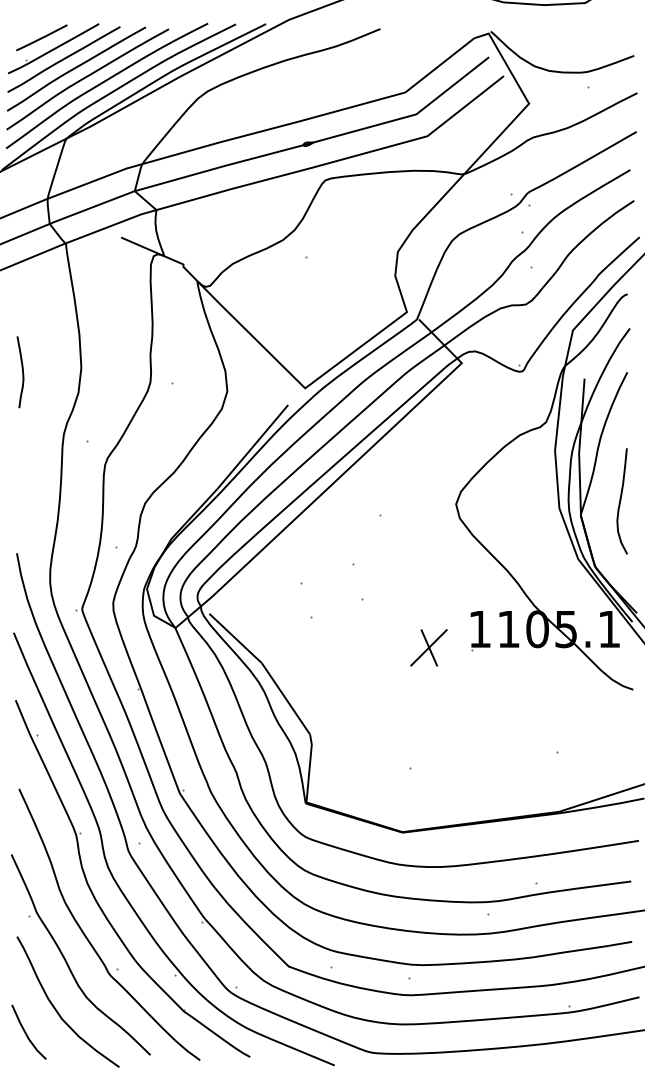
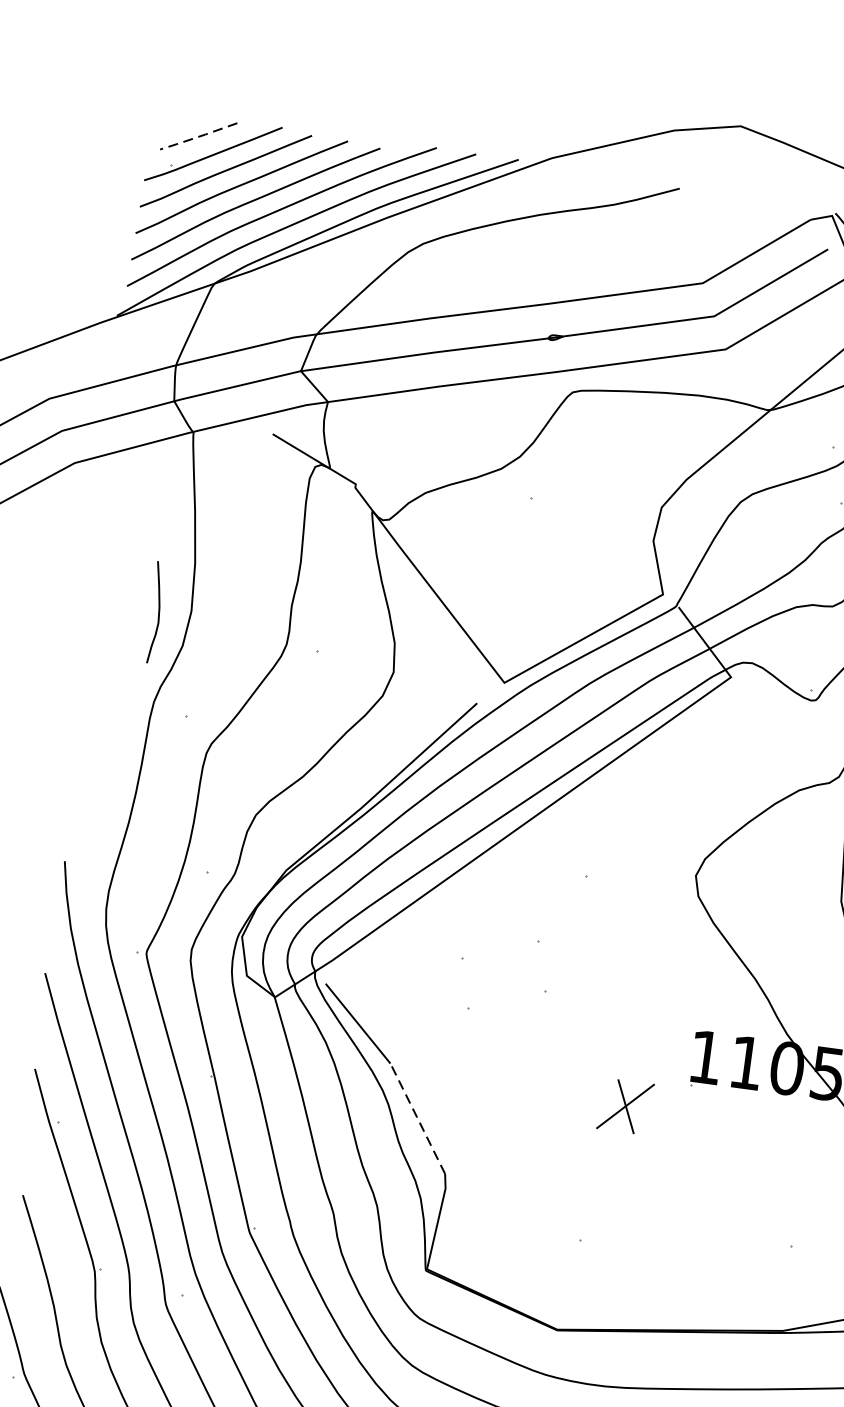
line: (41, 38) -> (198, 137), solid -> dashed
curve: (22, 372) -> (158, 613), moved
part: (428, 647) -> (624, 1105), moved
line: (285, 698) -> (417, 1118), solid -> dashed

